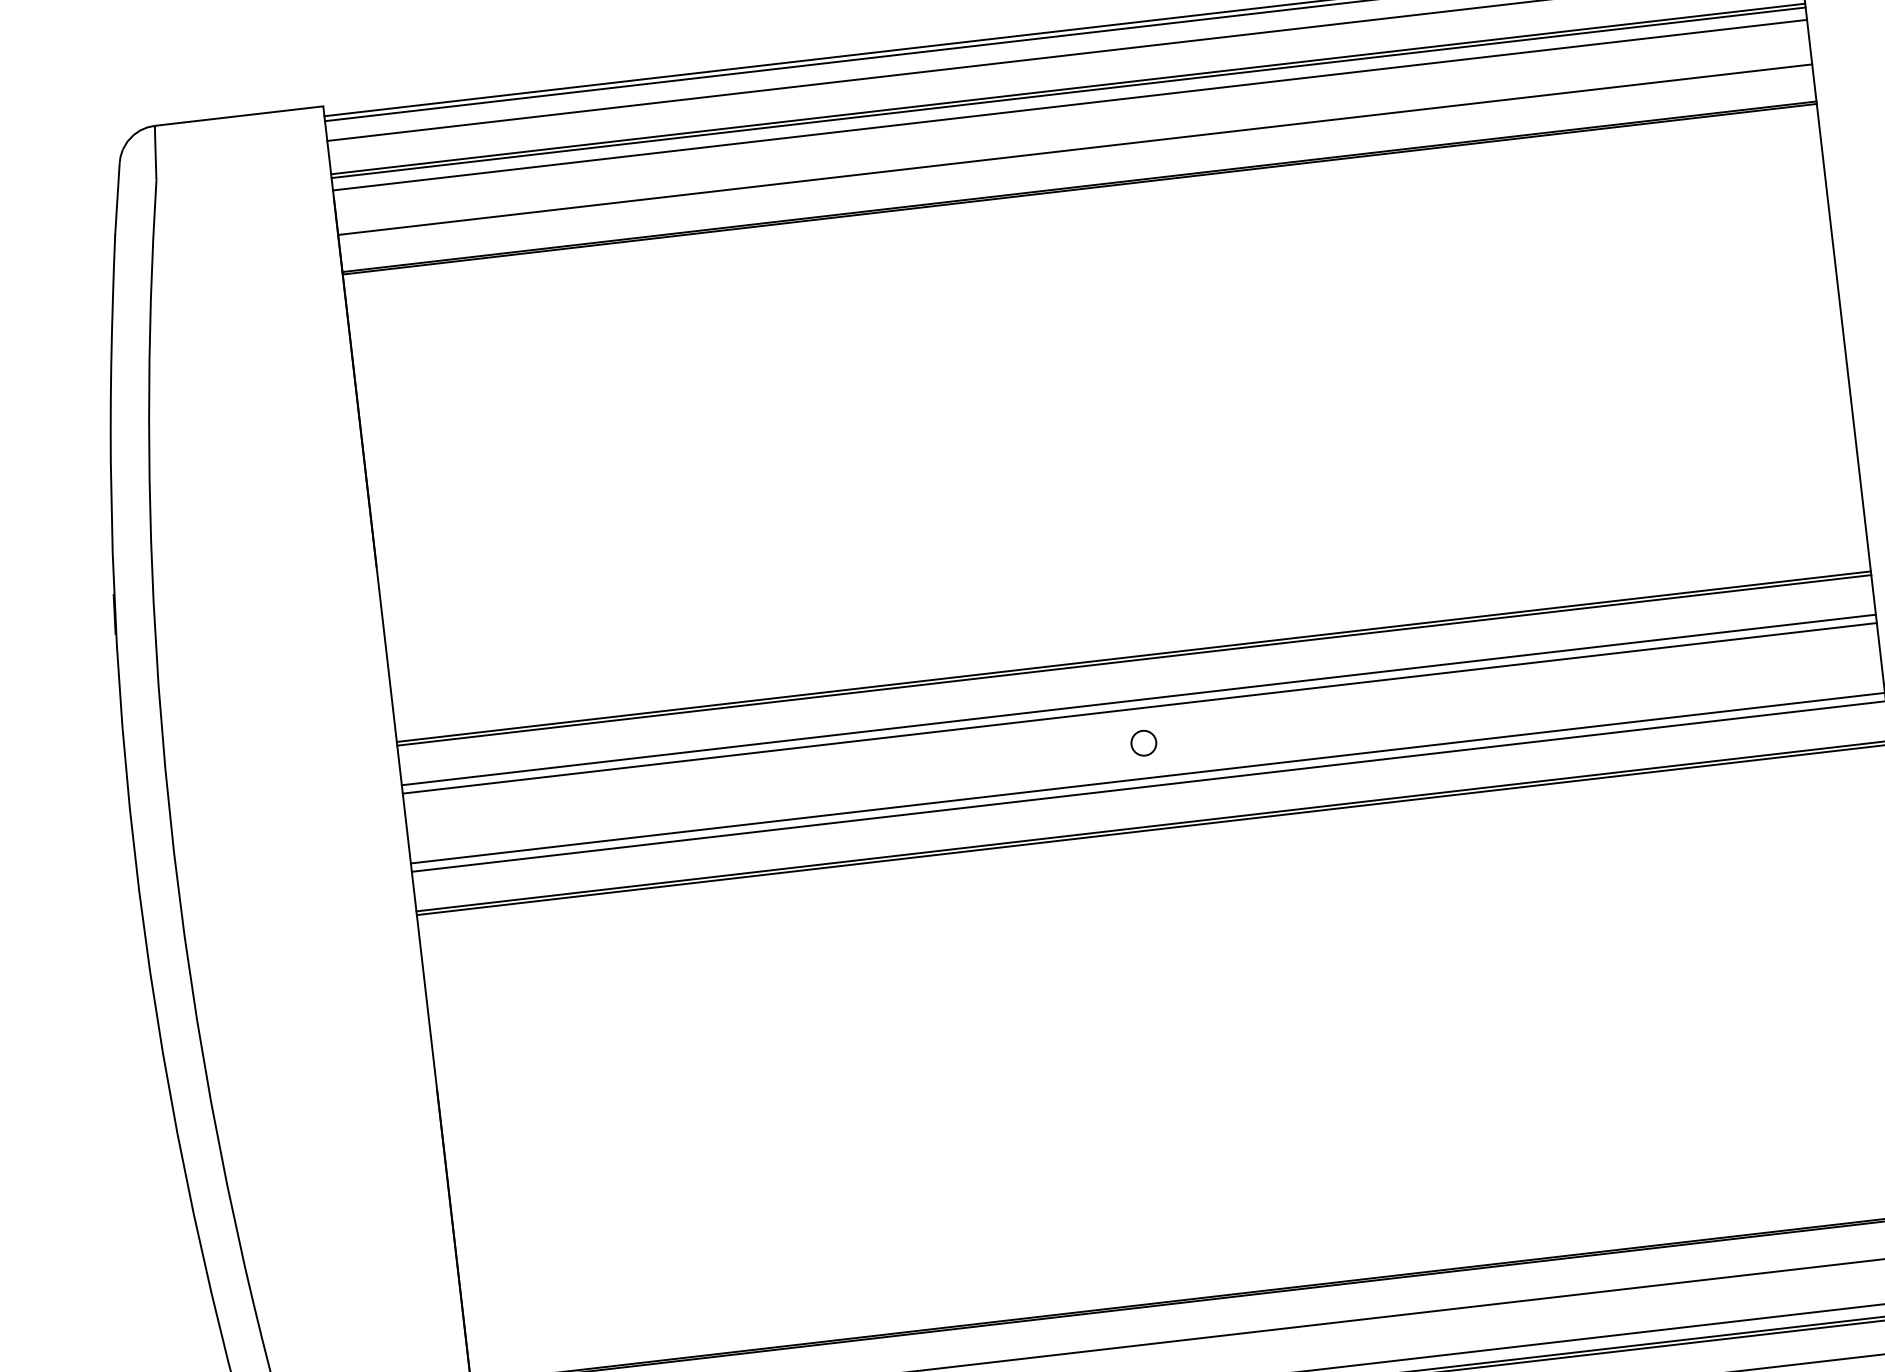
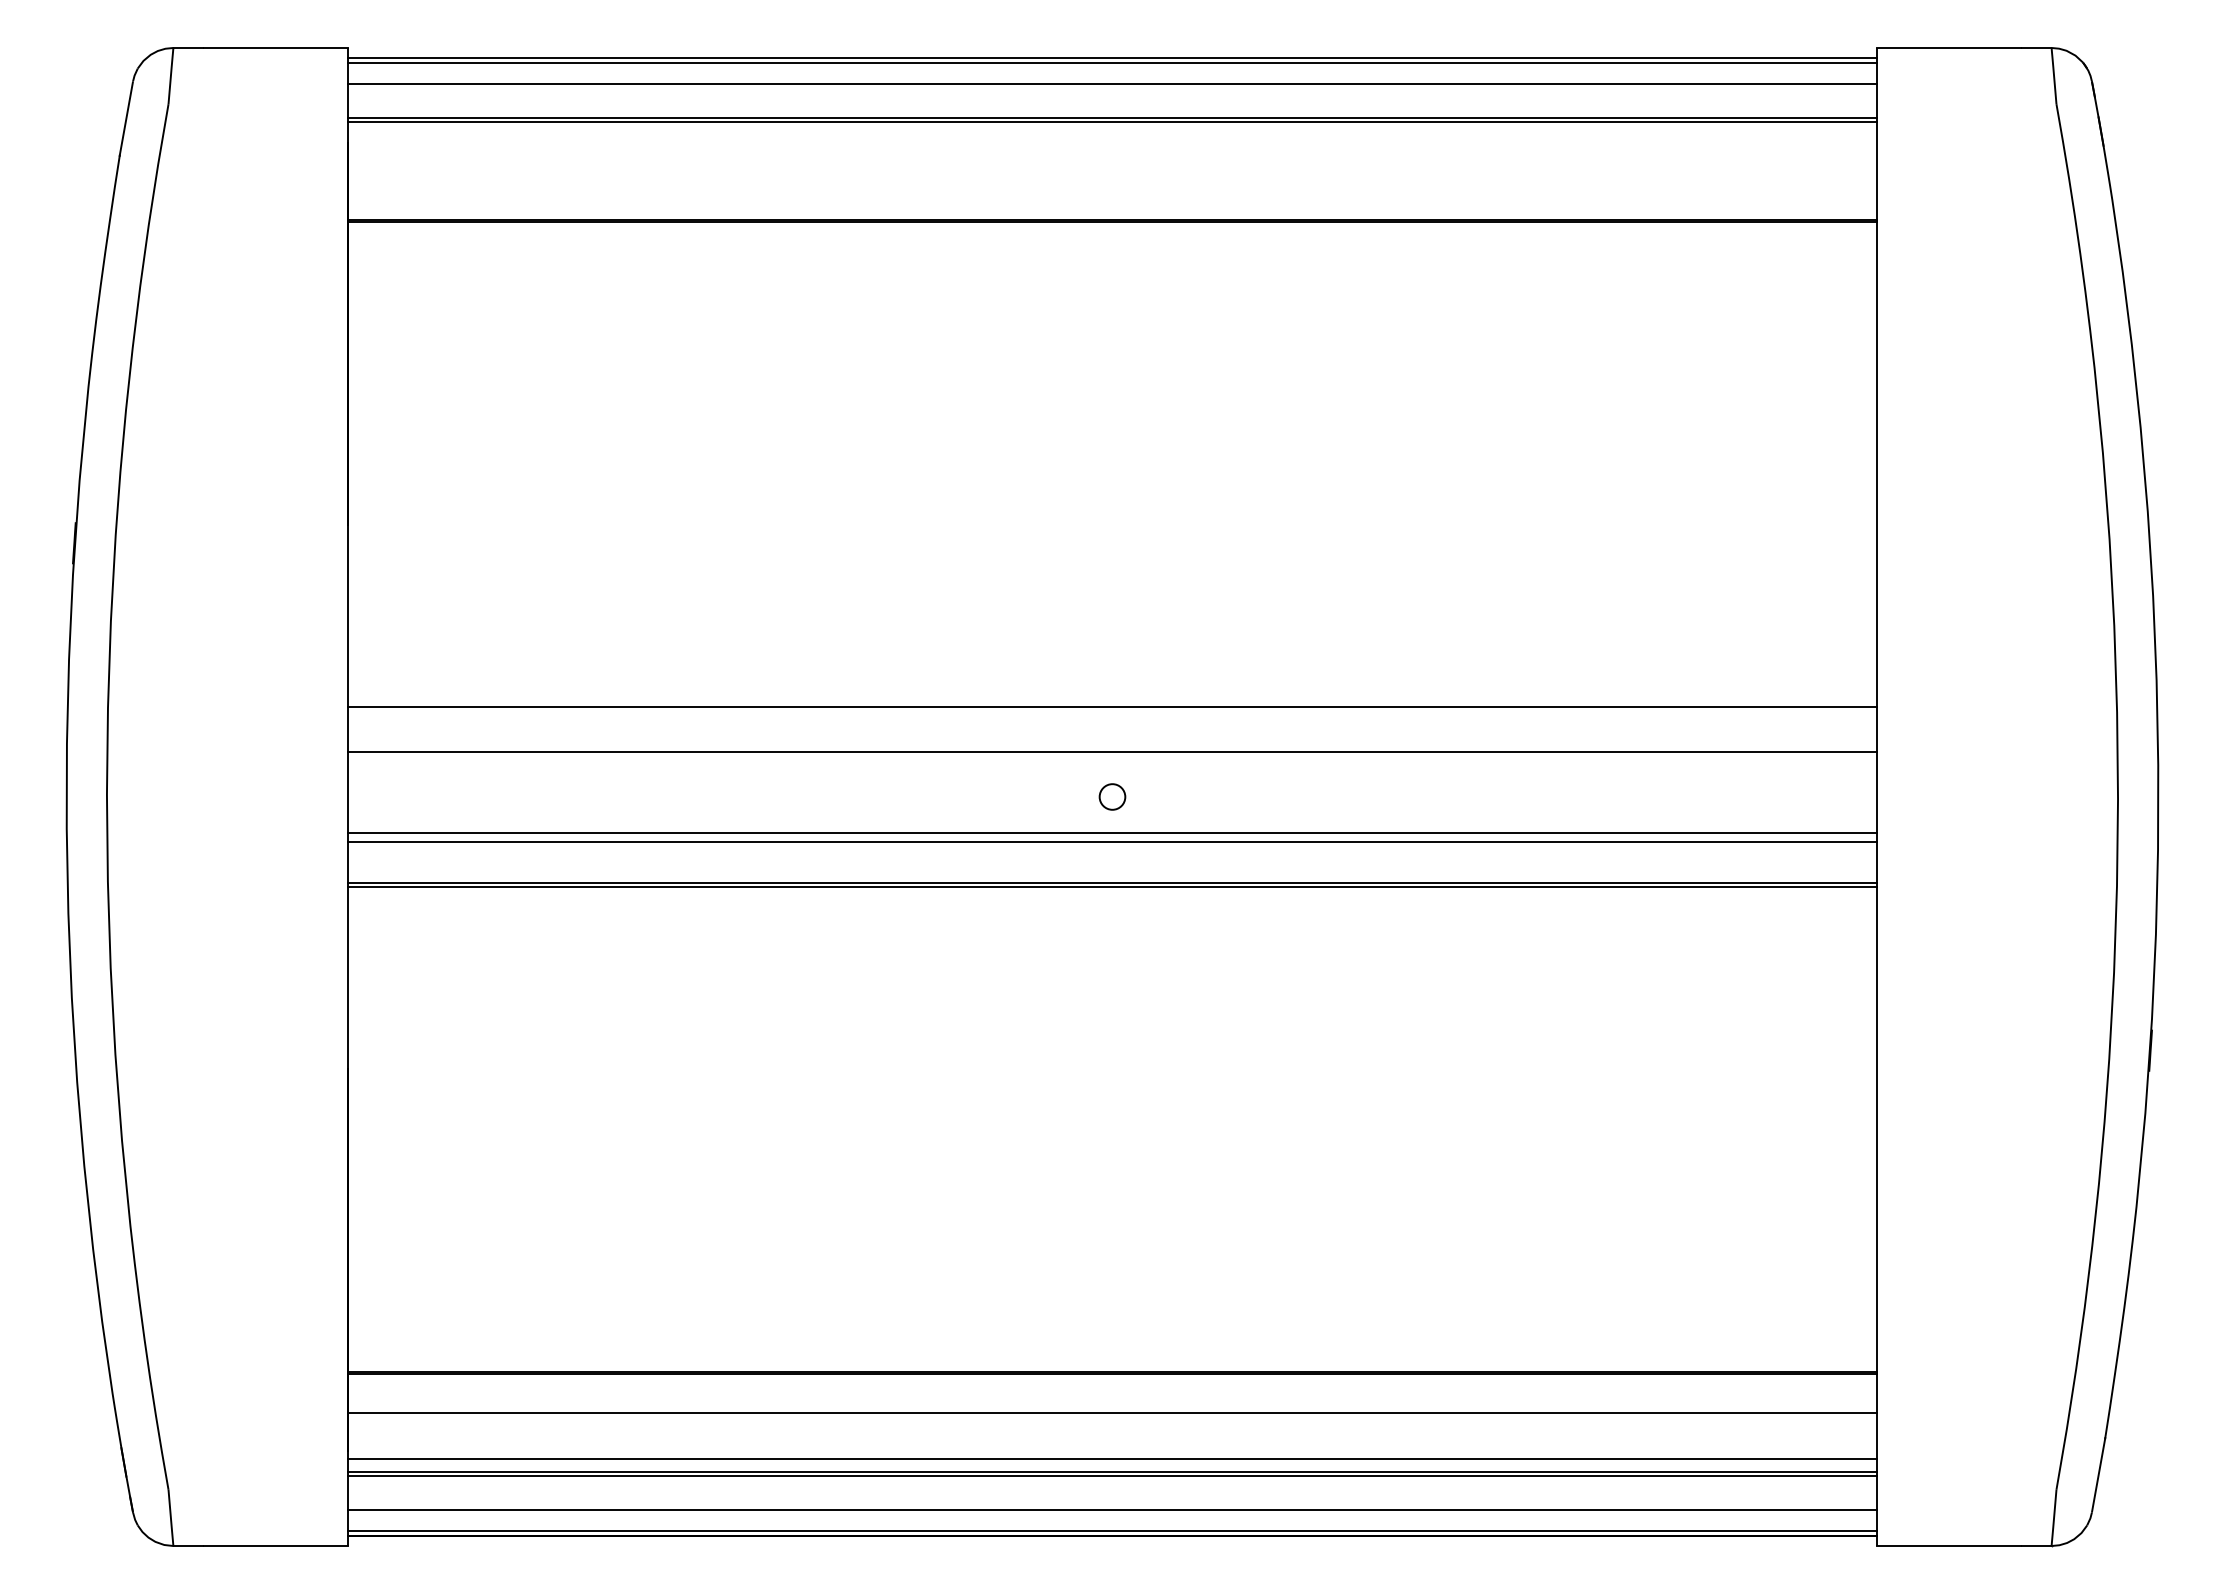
line: (1070, 105) -> (1112, 135), removed
line: (1075, 149) -> (1112, 181), removed
line: (1134, 660) -> (1112, 711), removed
line: (1139, 708) -> (1112, 760), removed

